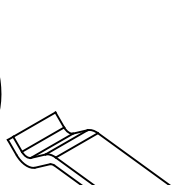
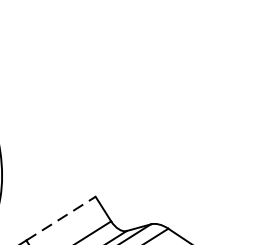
line: (34, 124) -> (61, 218), solid -> dashed

